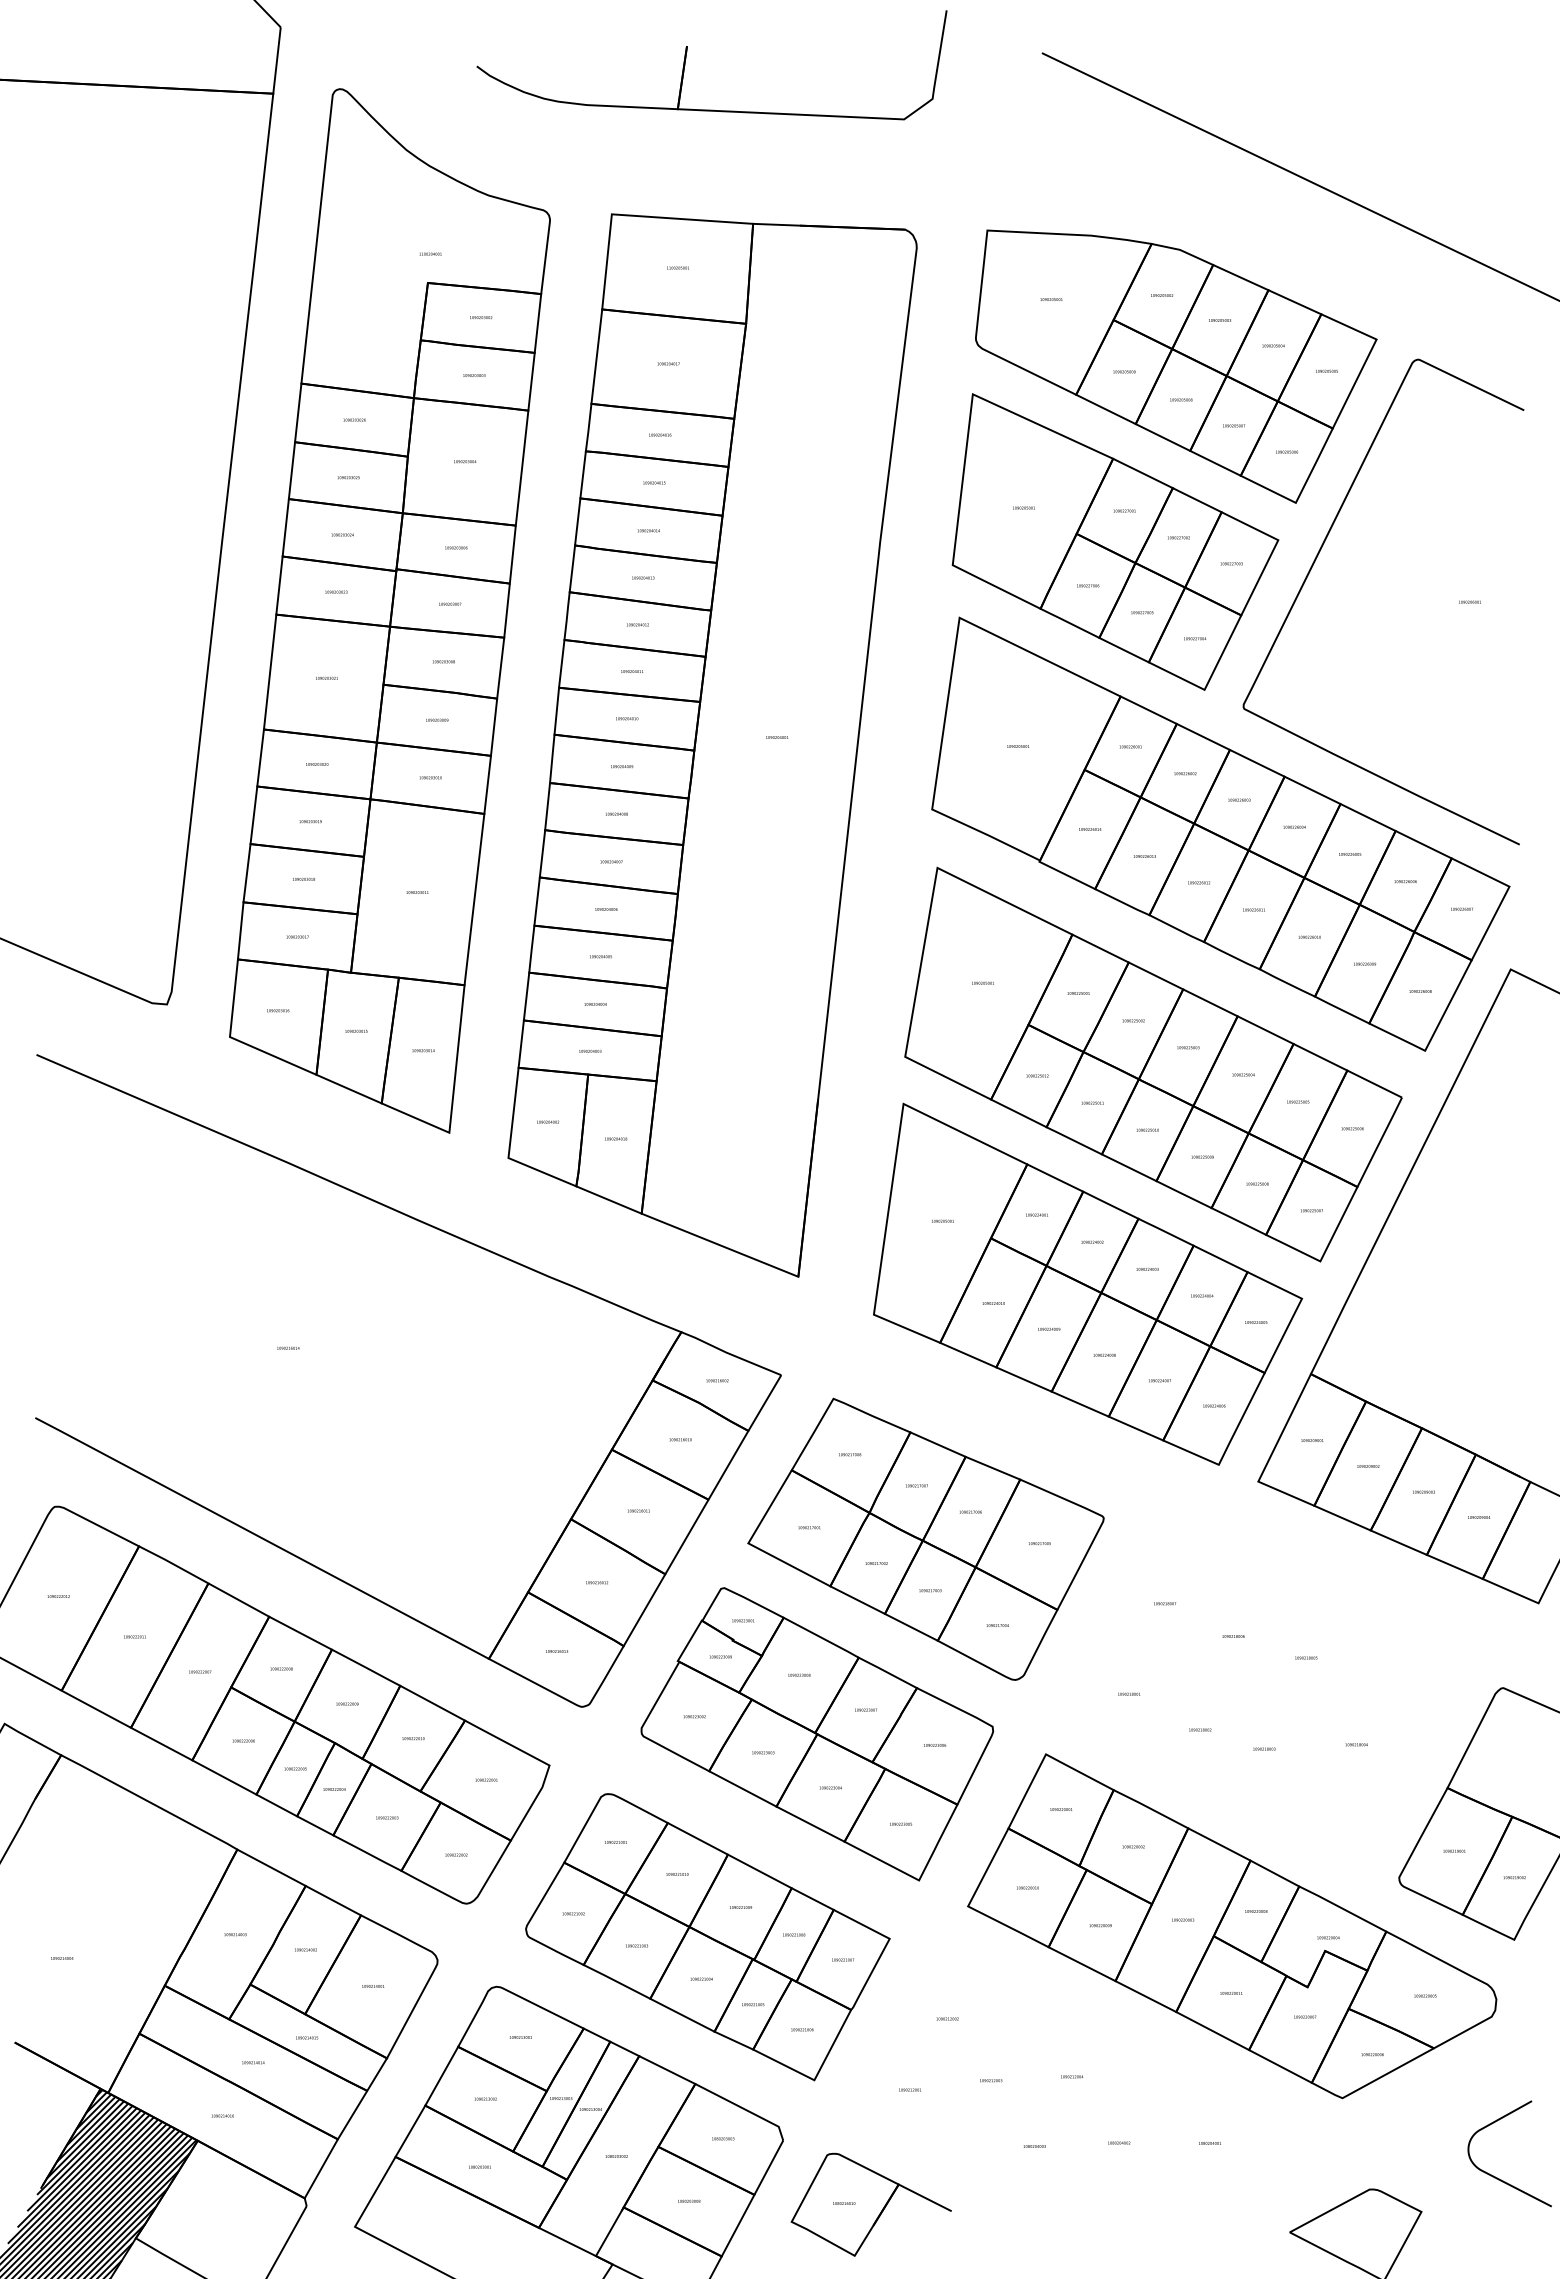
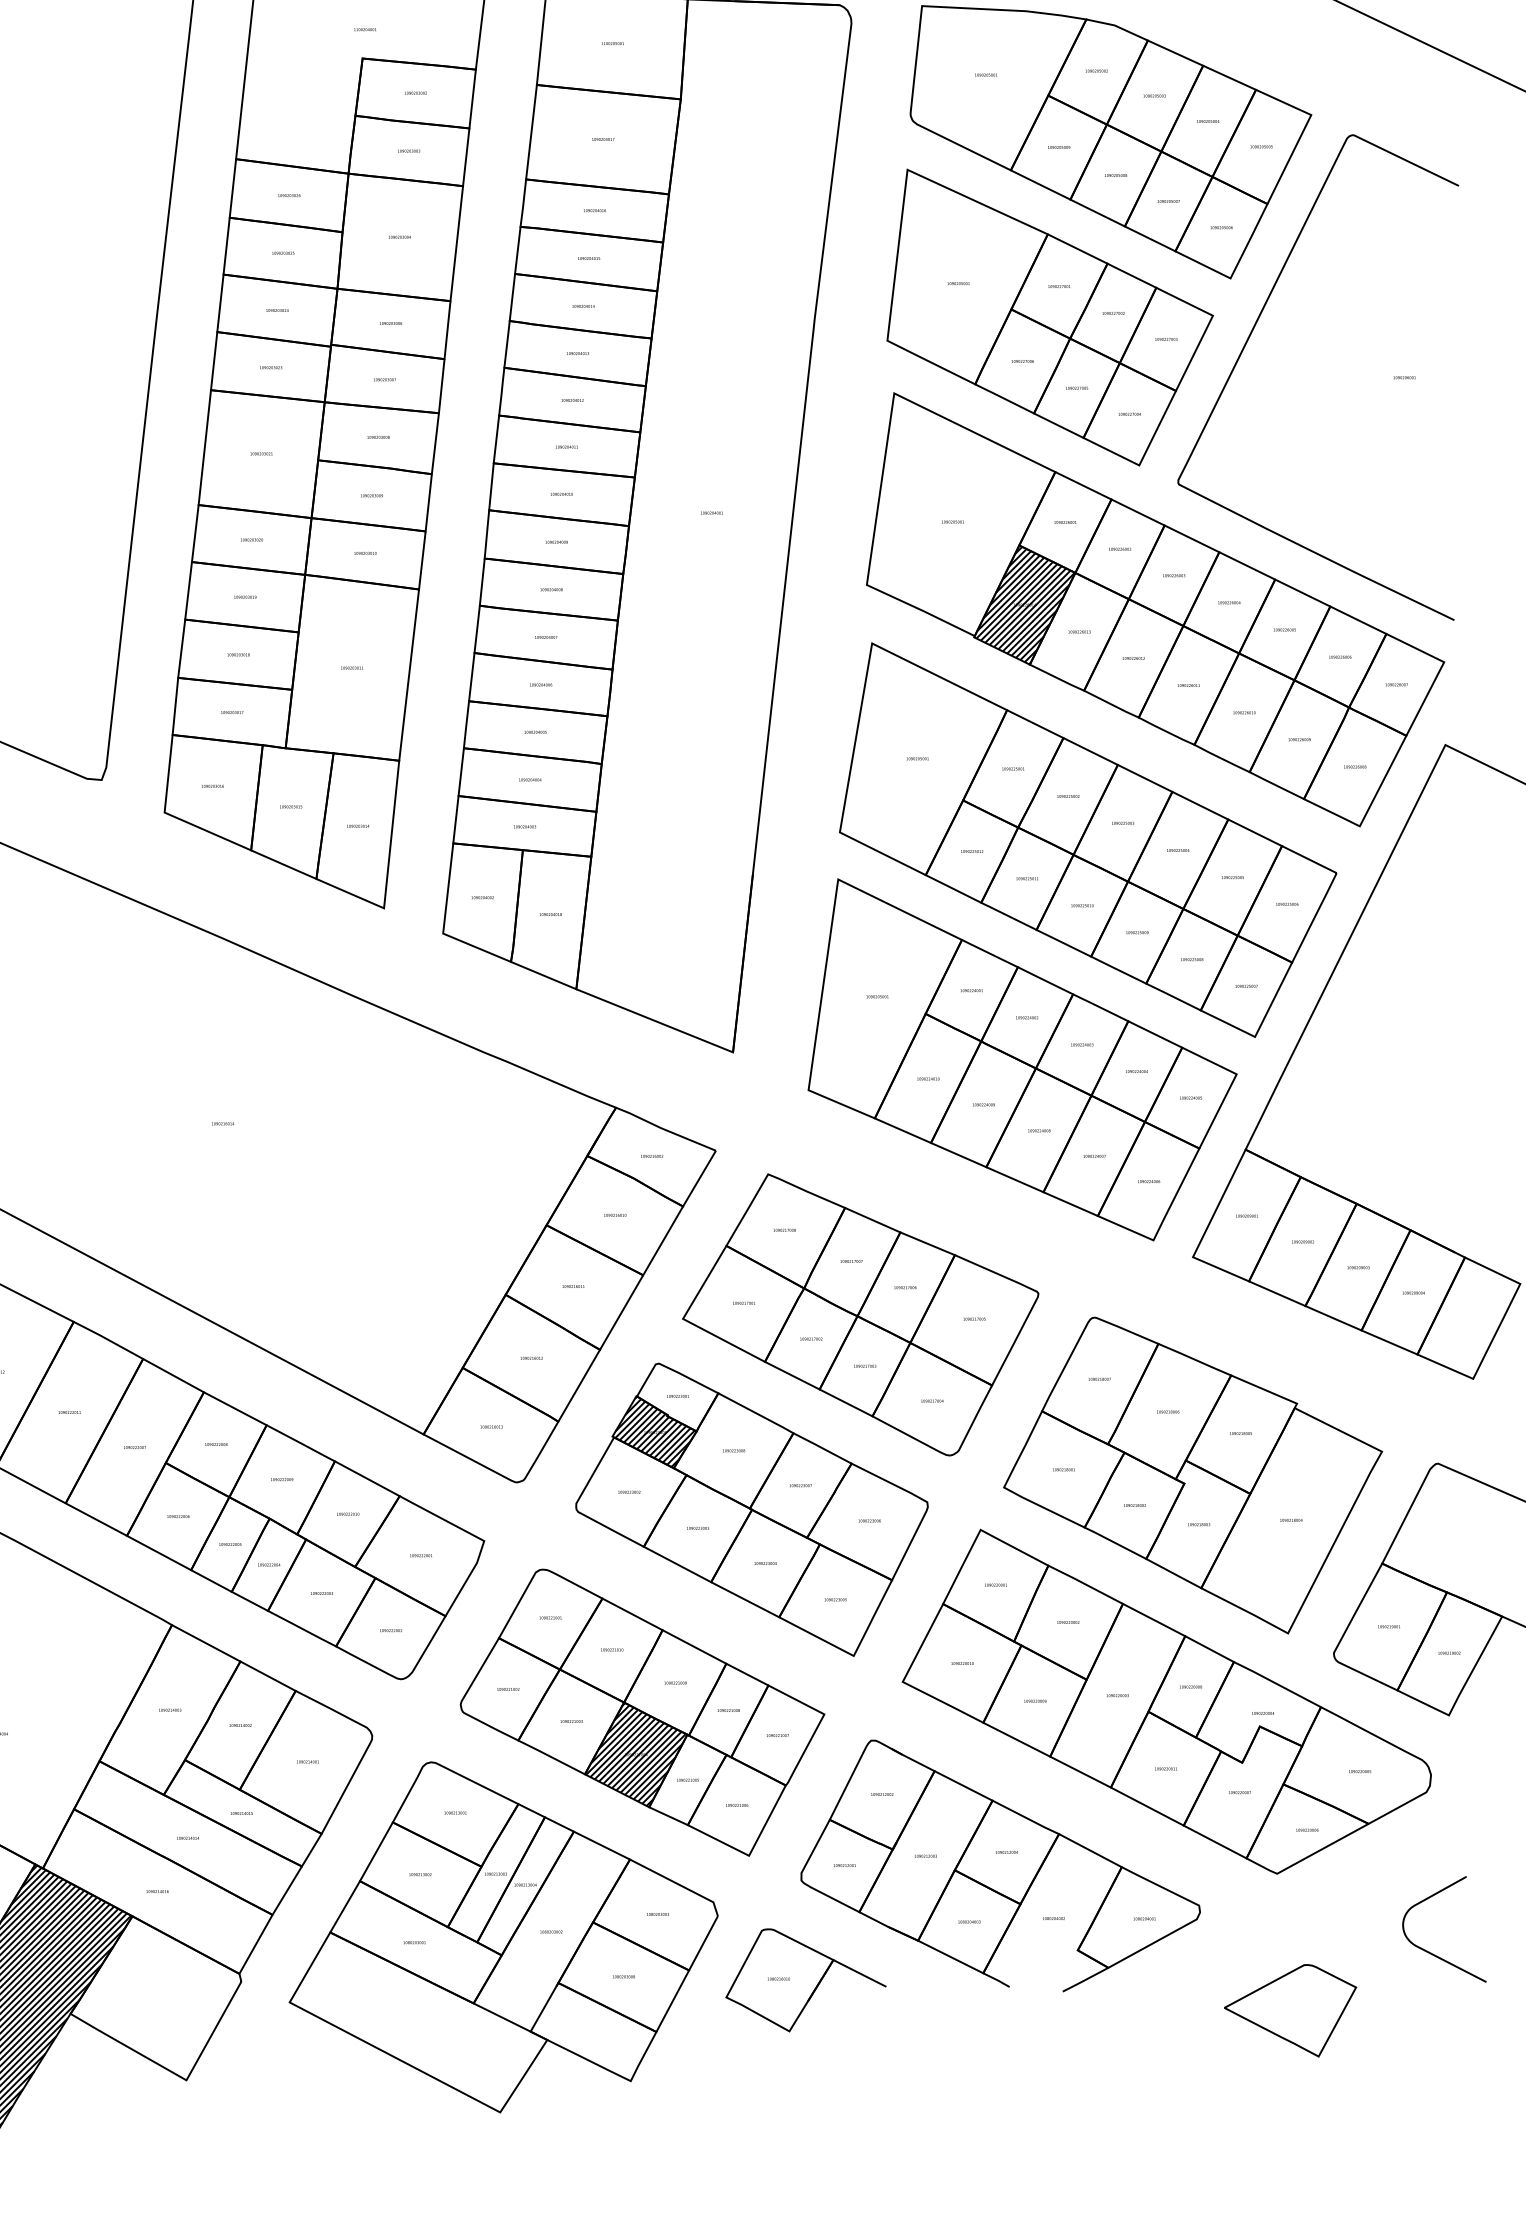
hatch: (1090, 829) -> (1025, 605), added
hatch: (720, 1656) -> (655, 1432), added
part: (1258, 1699) -> (1193, 1475), added
hatch: (701, 1978) -> (636, 1754), added
part: (1065, 2090) -> (1000, 1866), added

